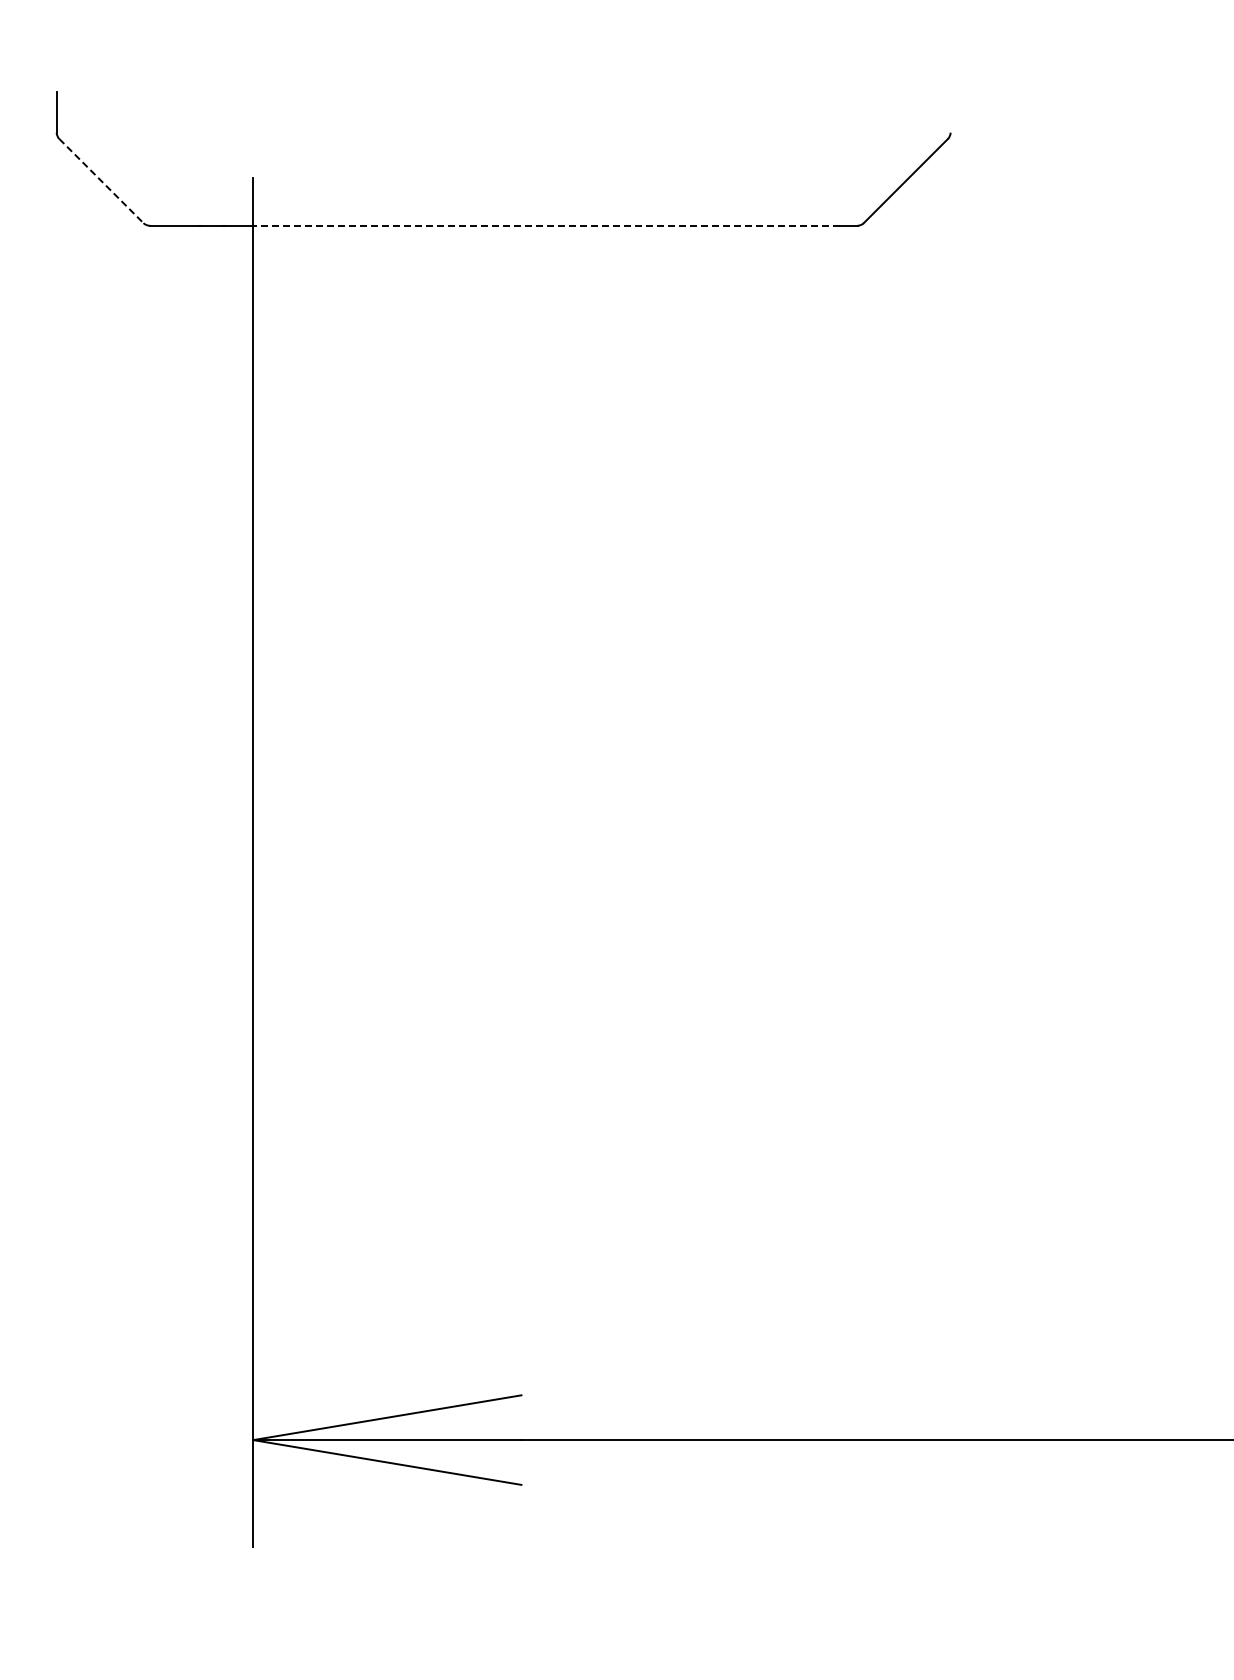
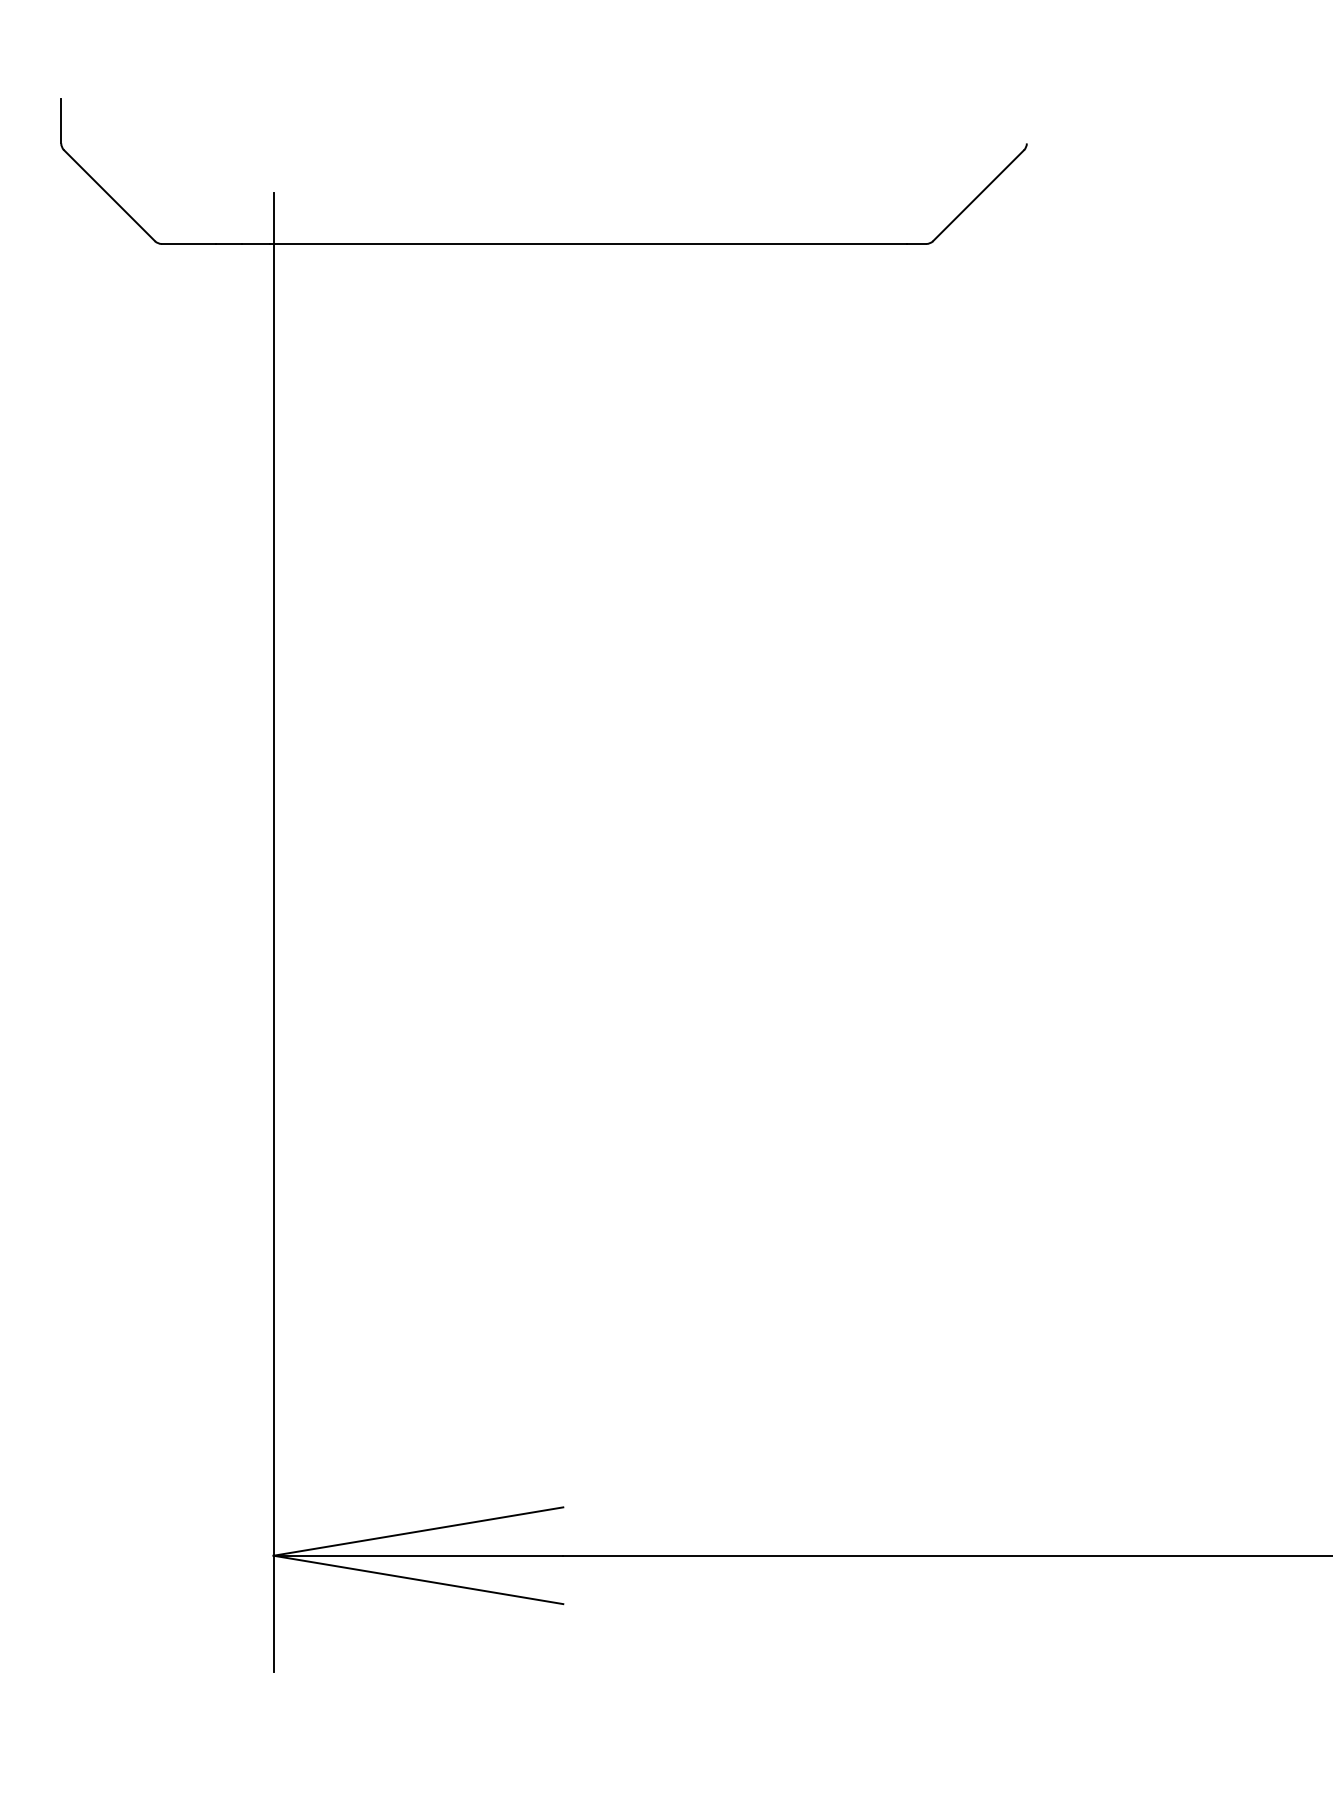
line: (101, 181) -> (109, 196), dashed -> solid
line: (545, 225) -> (589, 243), dashed -> solid

